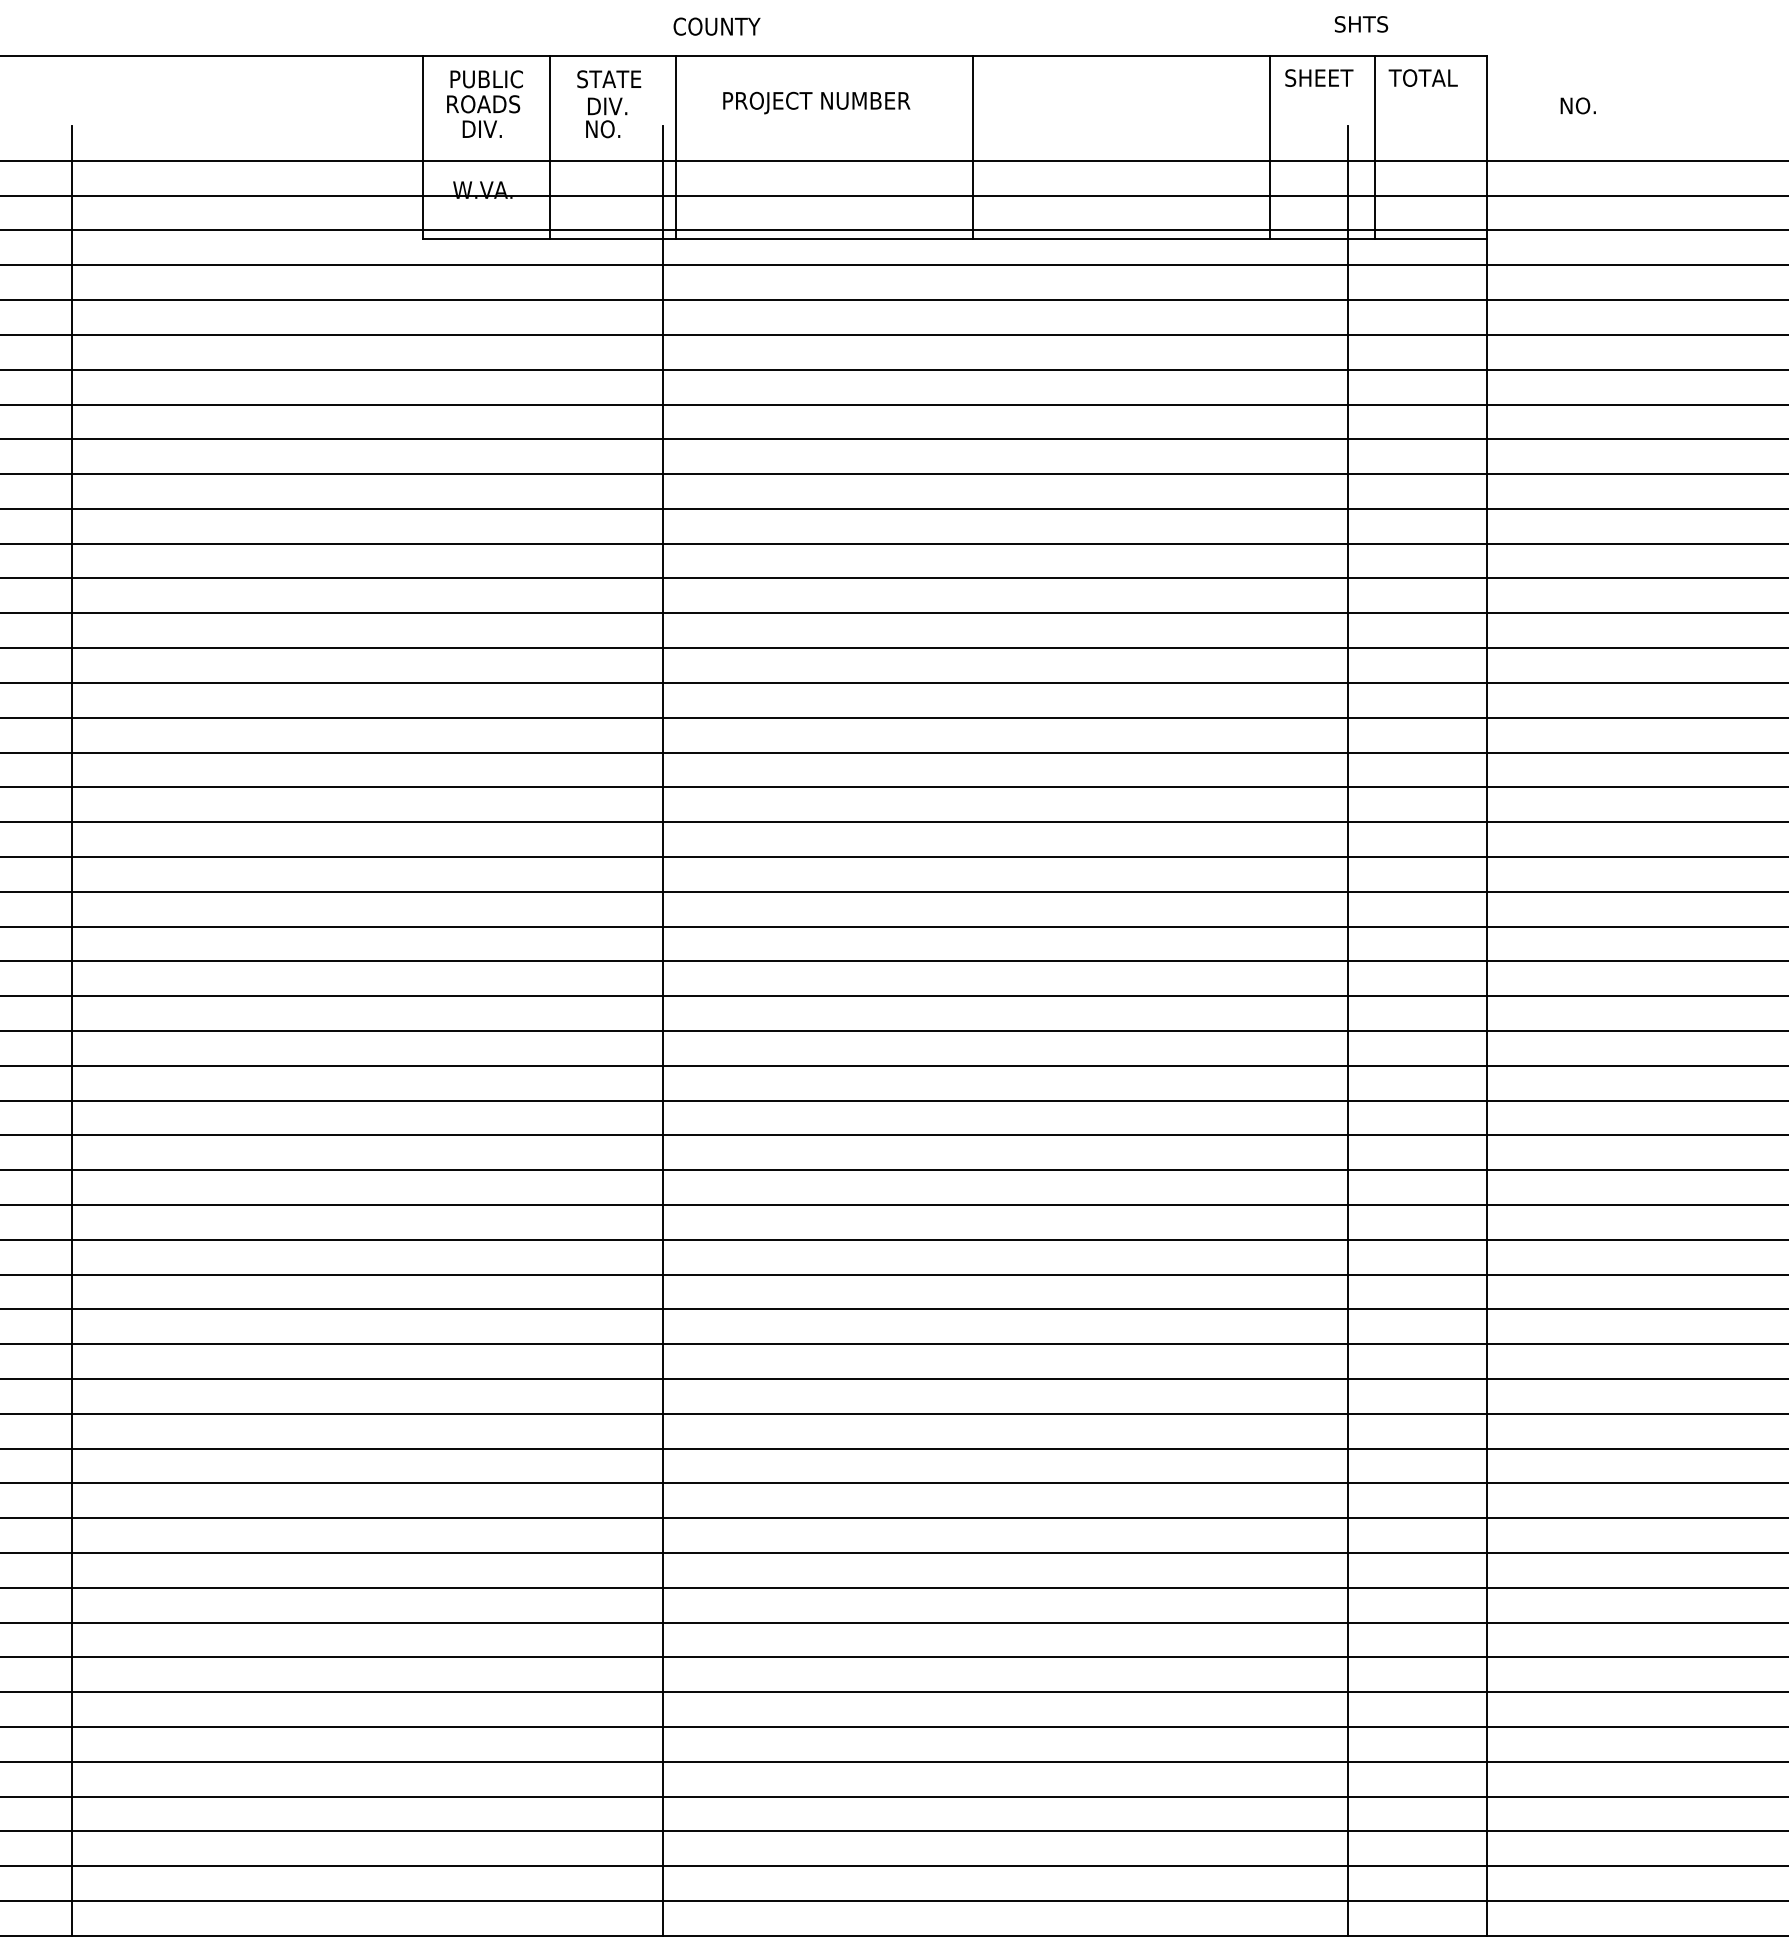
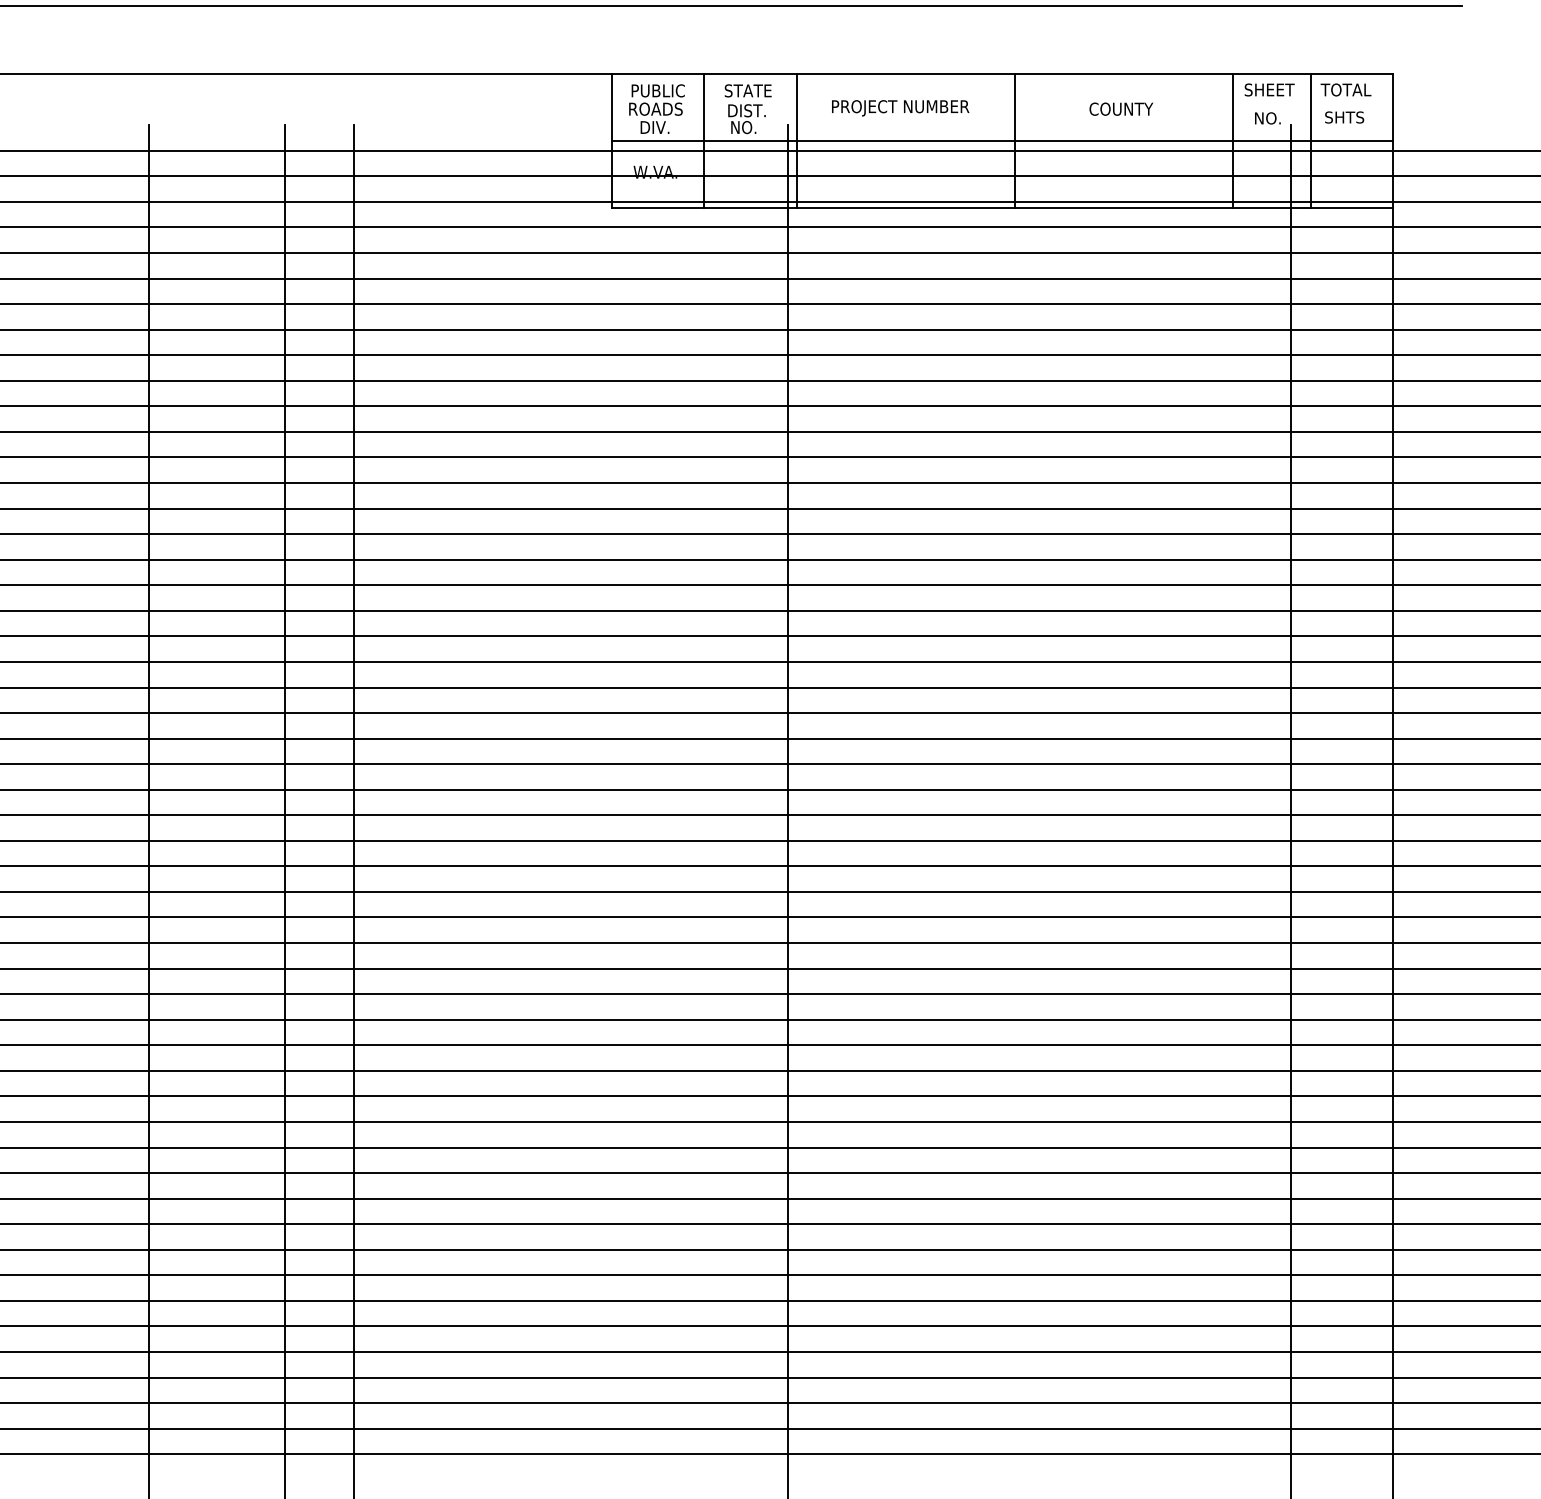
text: (1361, 24) -> (1344, 117), moved
text: (715, 25) -> (1120, 108), moved
text: (606, 106) -> (746, 110), DIV. -> DIST.
text: (1577, 106) -> (1267, 118), moved
line: (954, 148) -> (1001, 141), added

